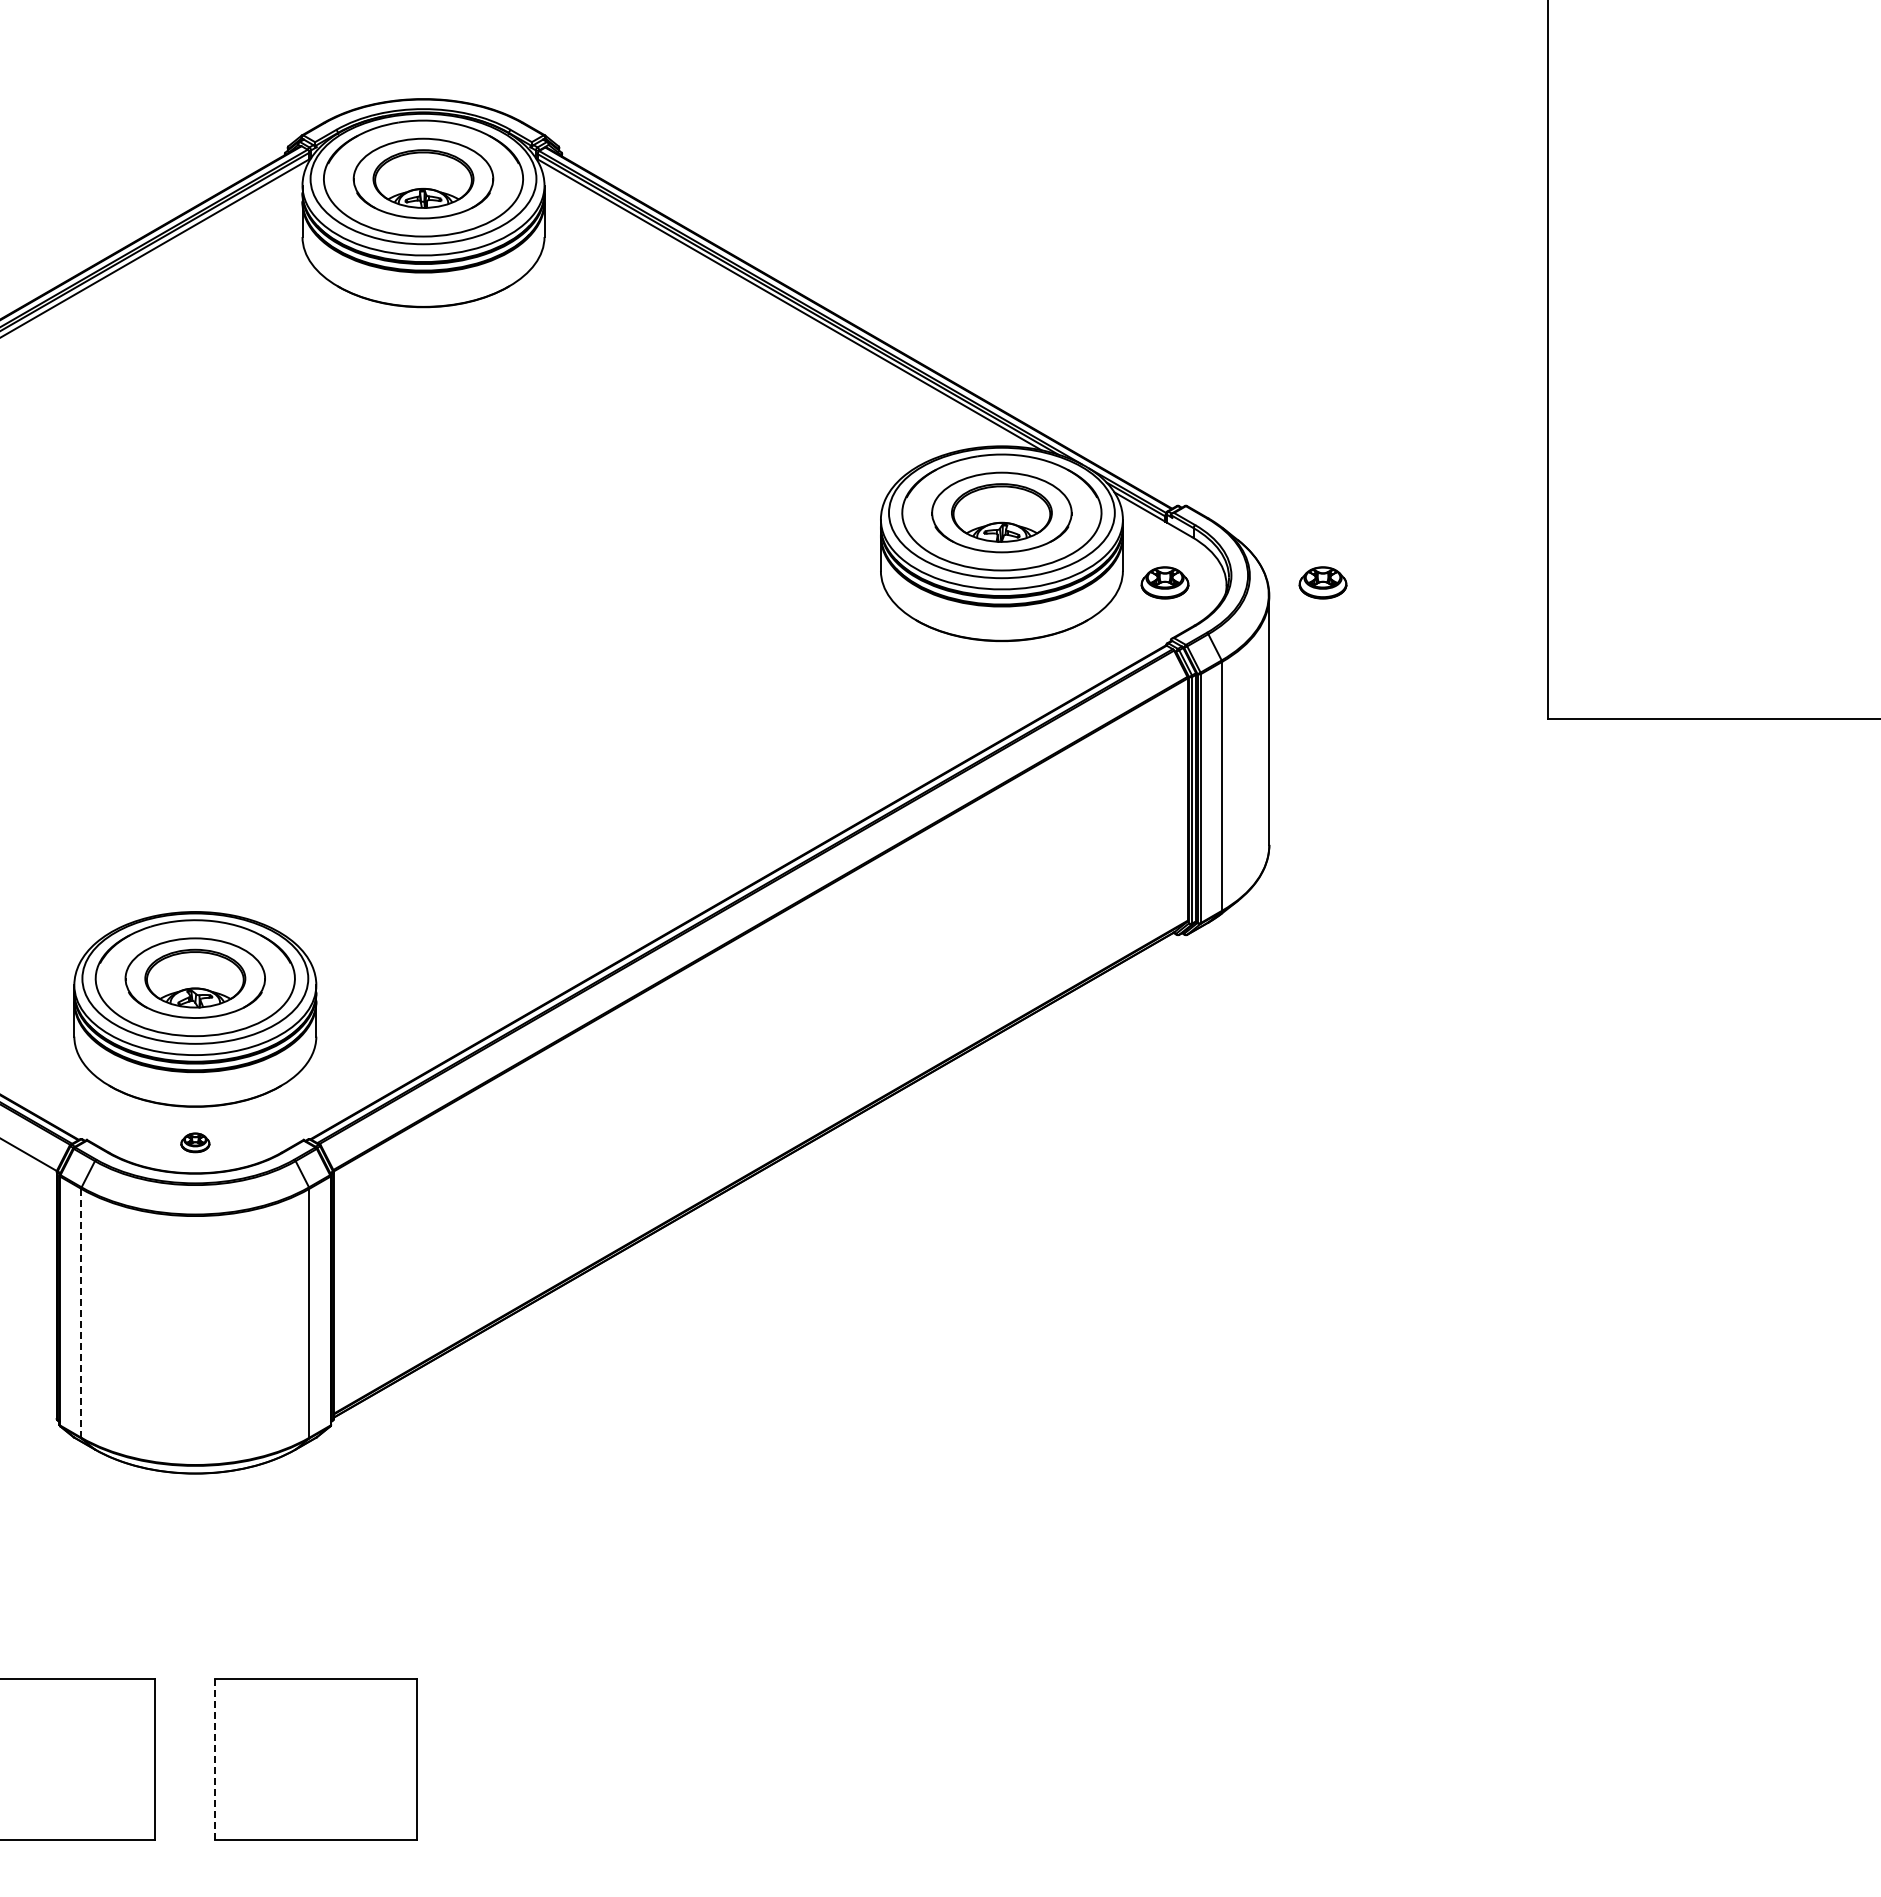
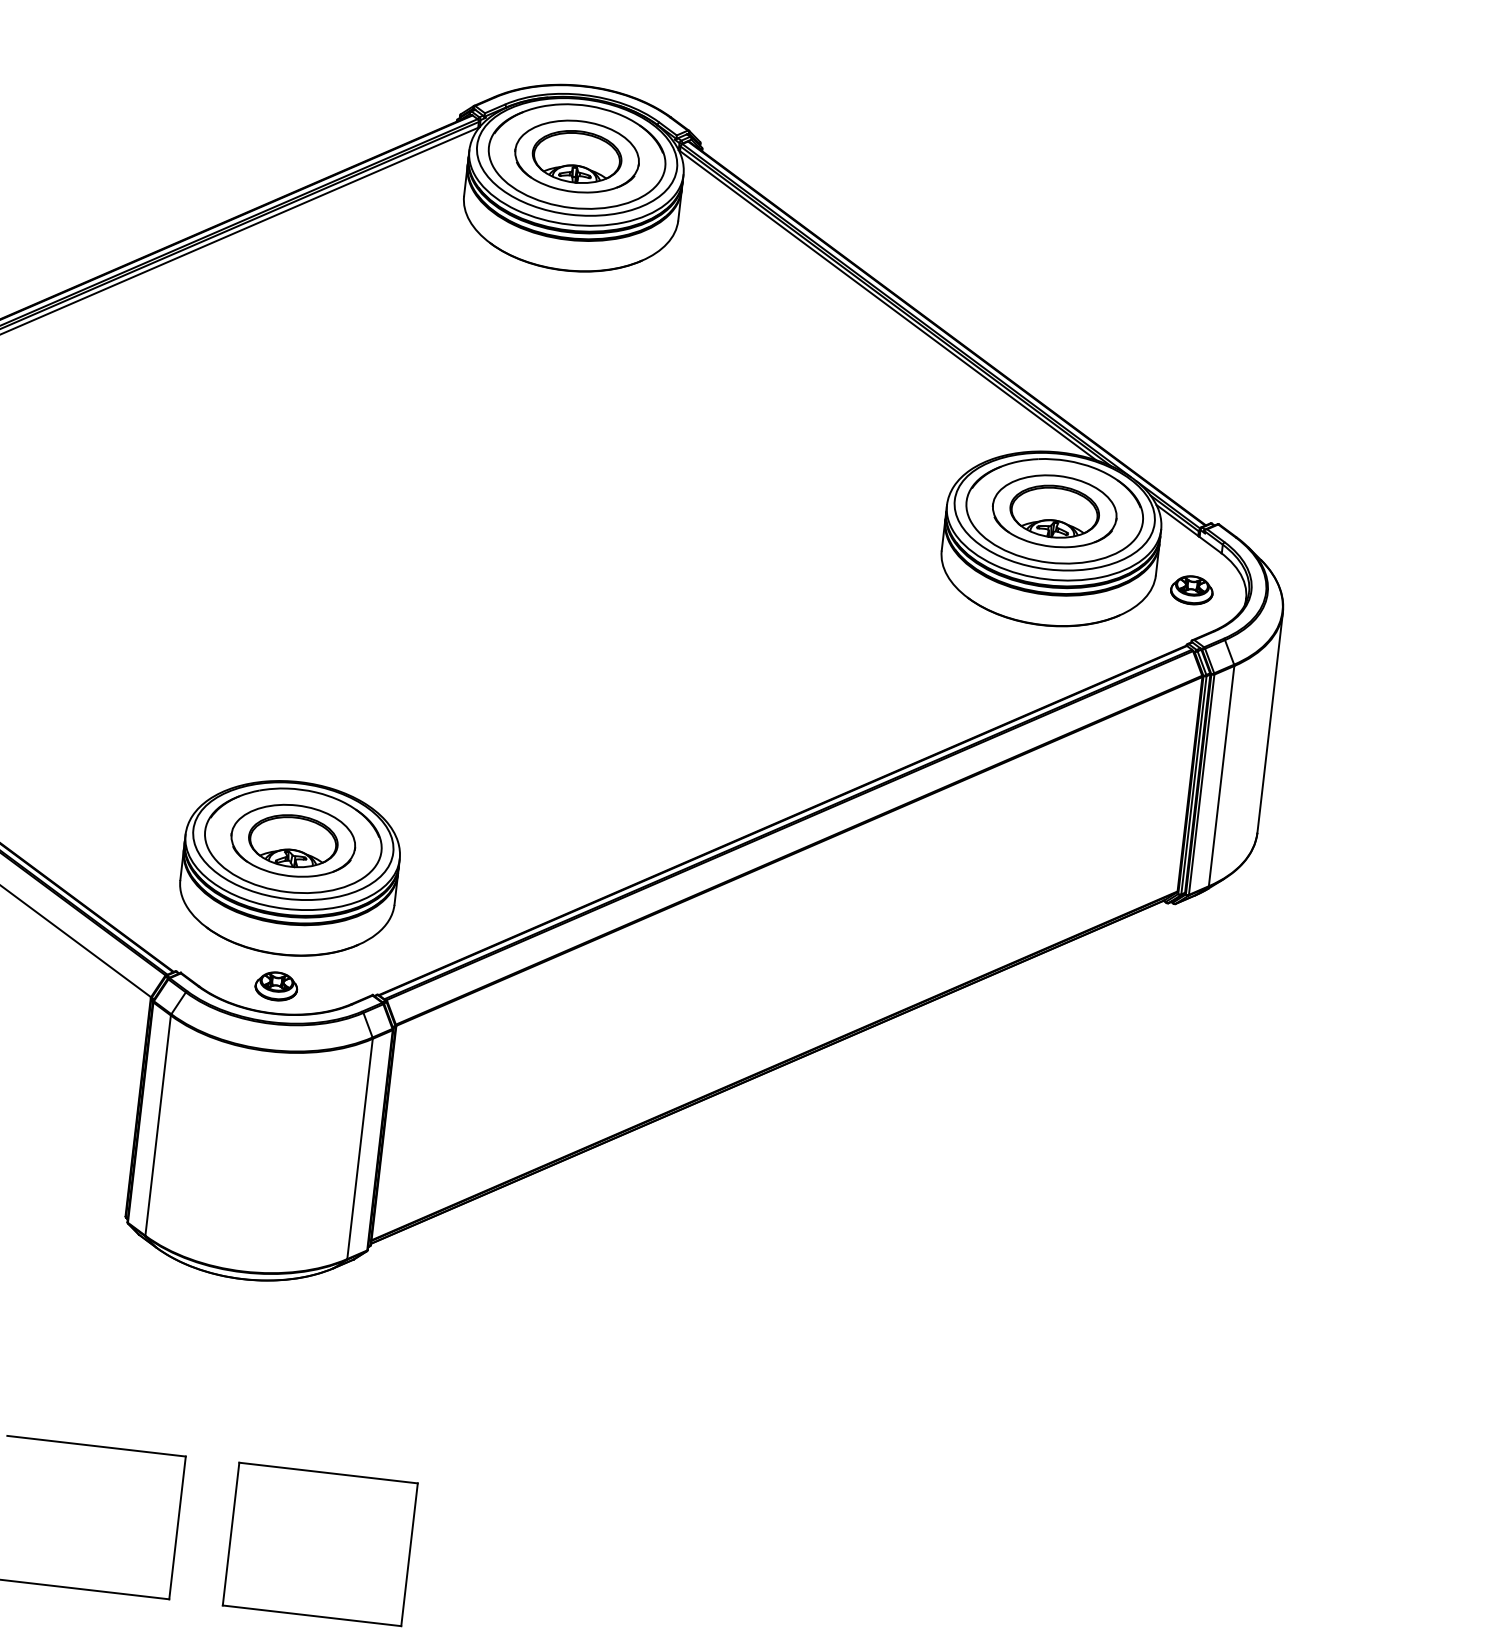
part: (1322, 582) -> (1331, 606), removed
part: (195, 1142) -> (276, 986), size x1.67
line: (81, 1313) -> (158, 1125), dashed -> solid
line: (215, 1759) -> (231, 1534), dashed -> solid

